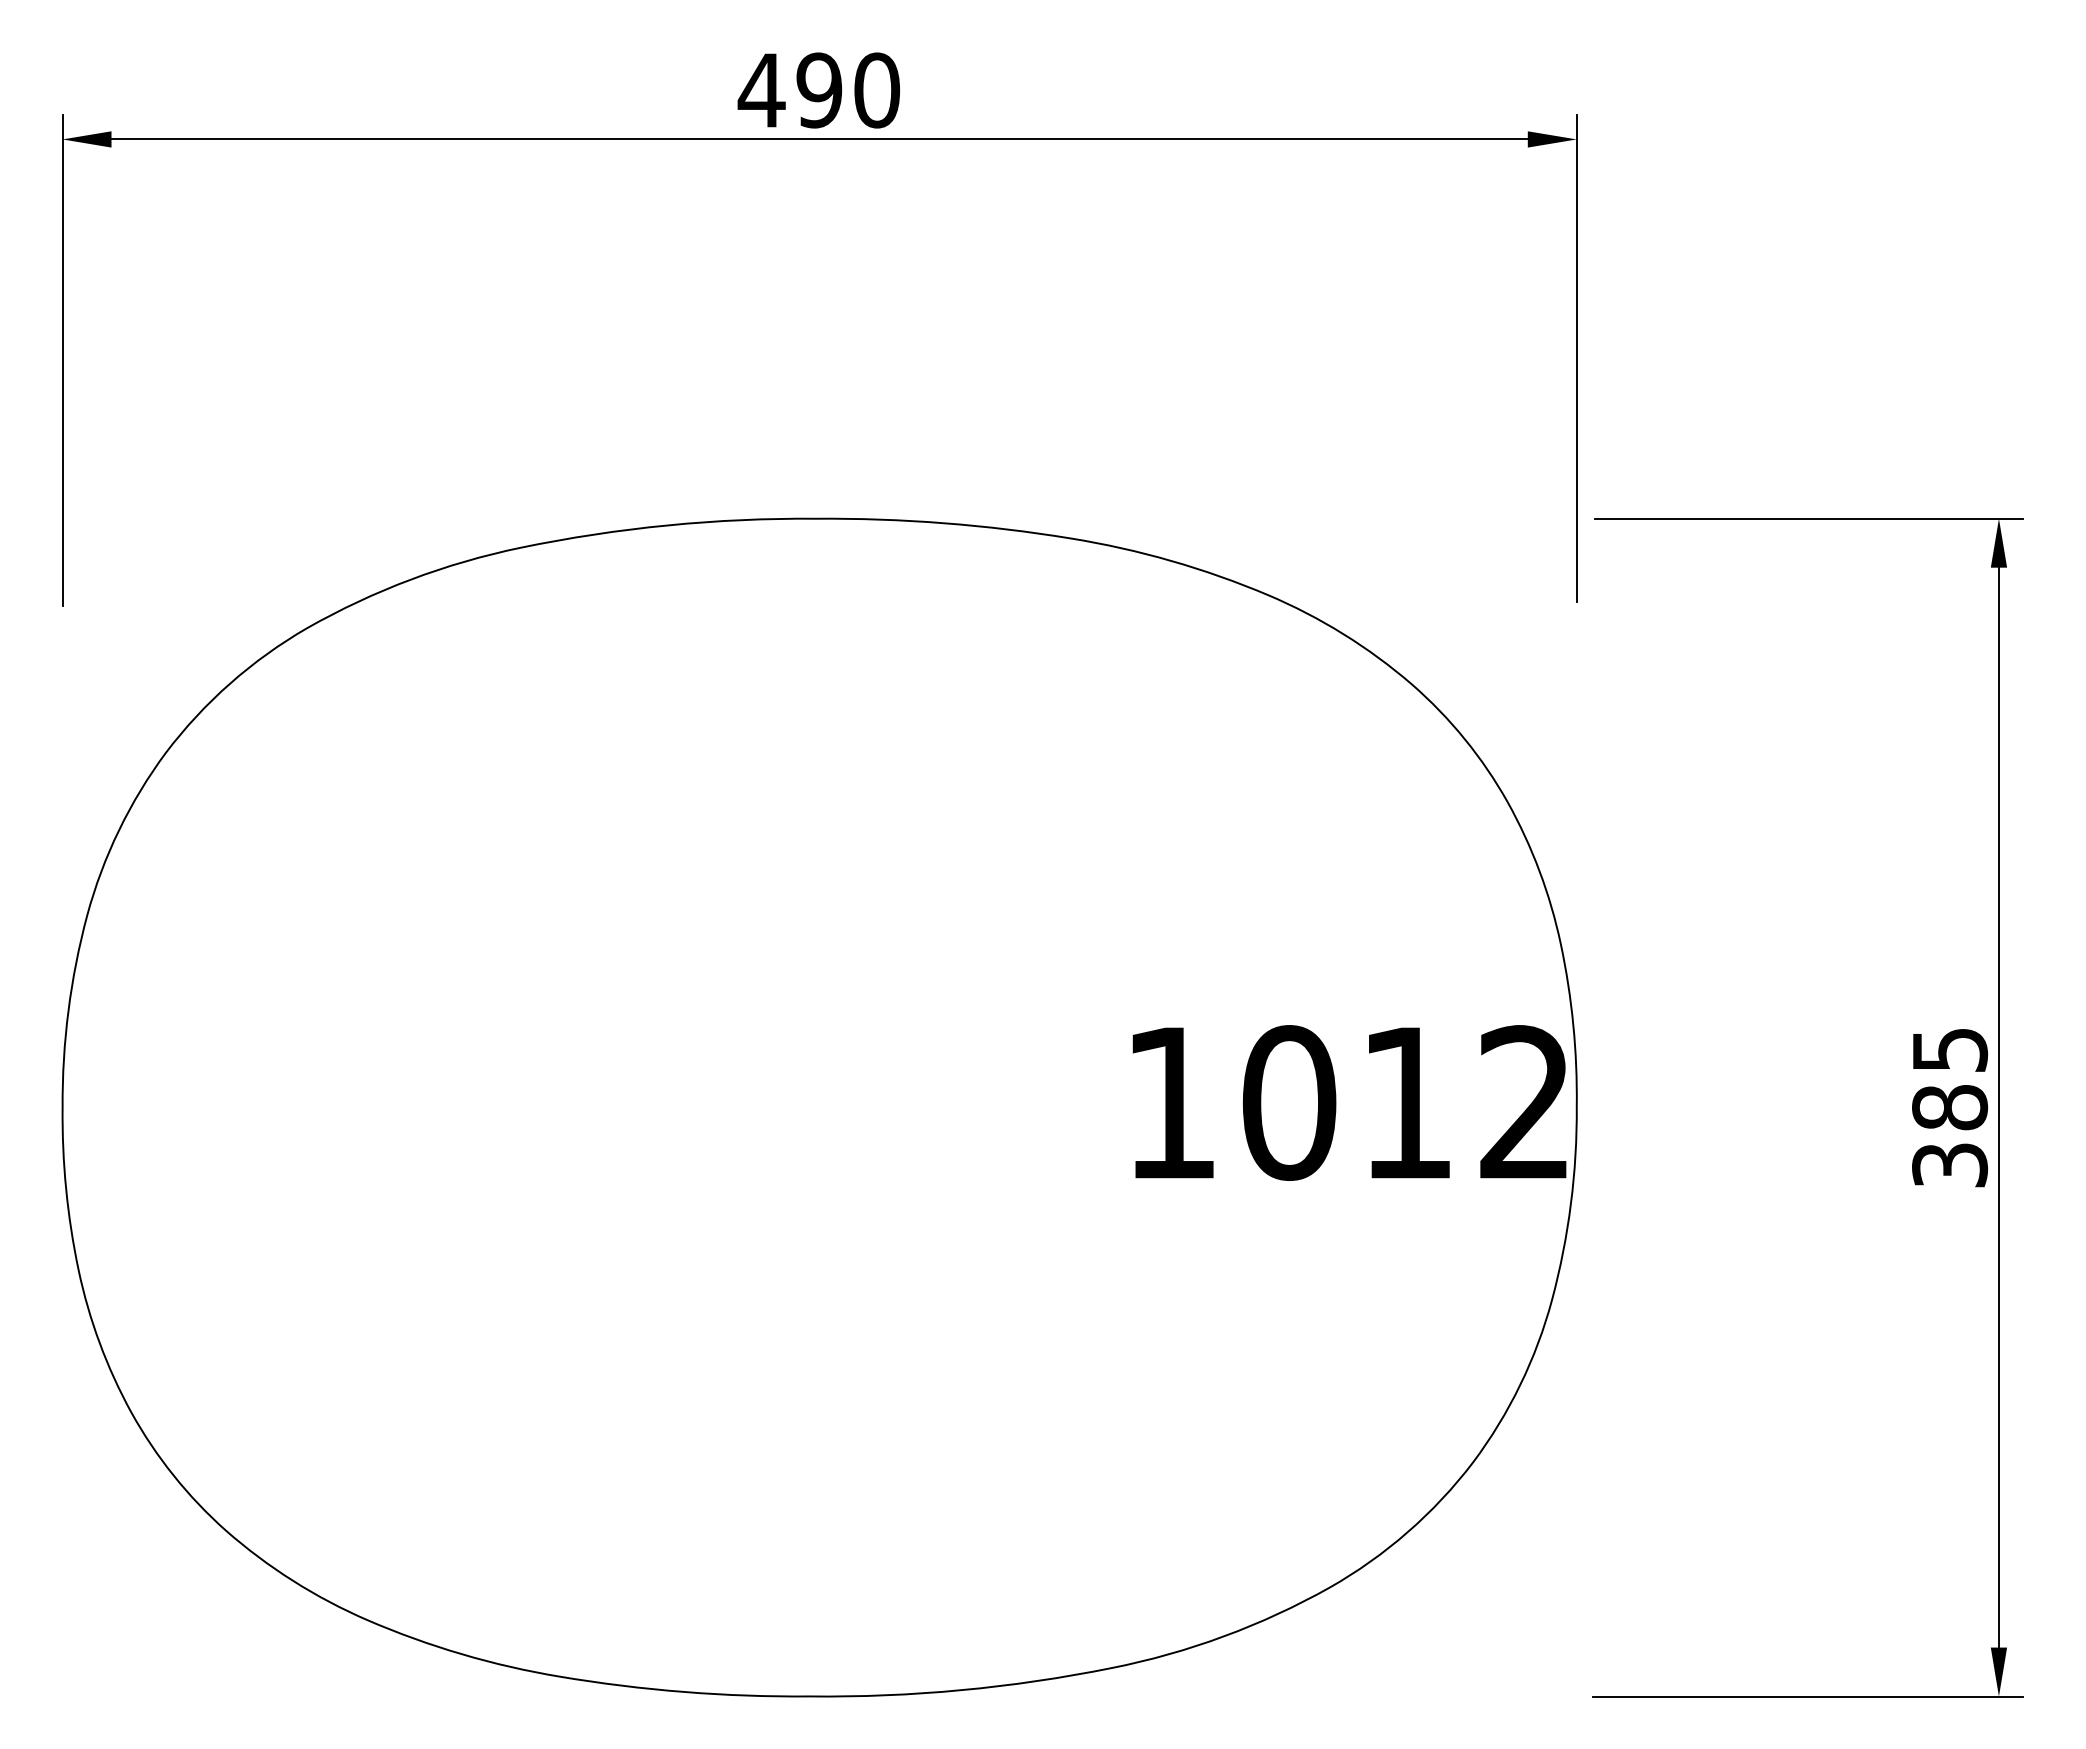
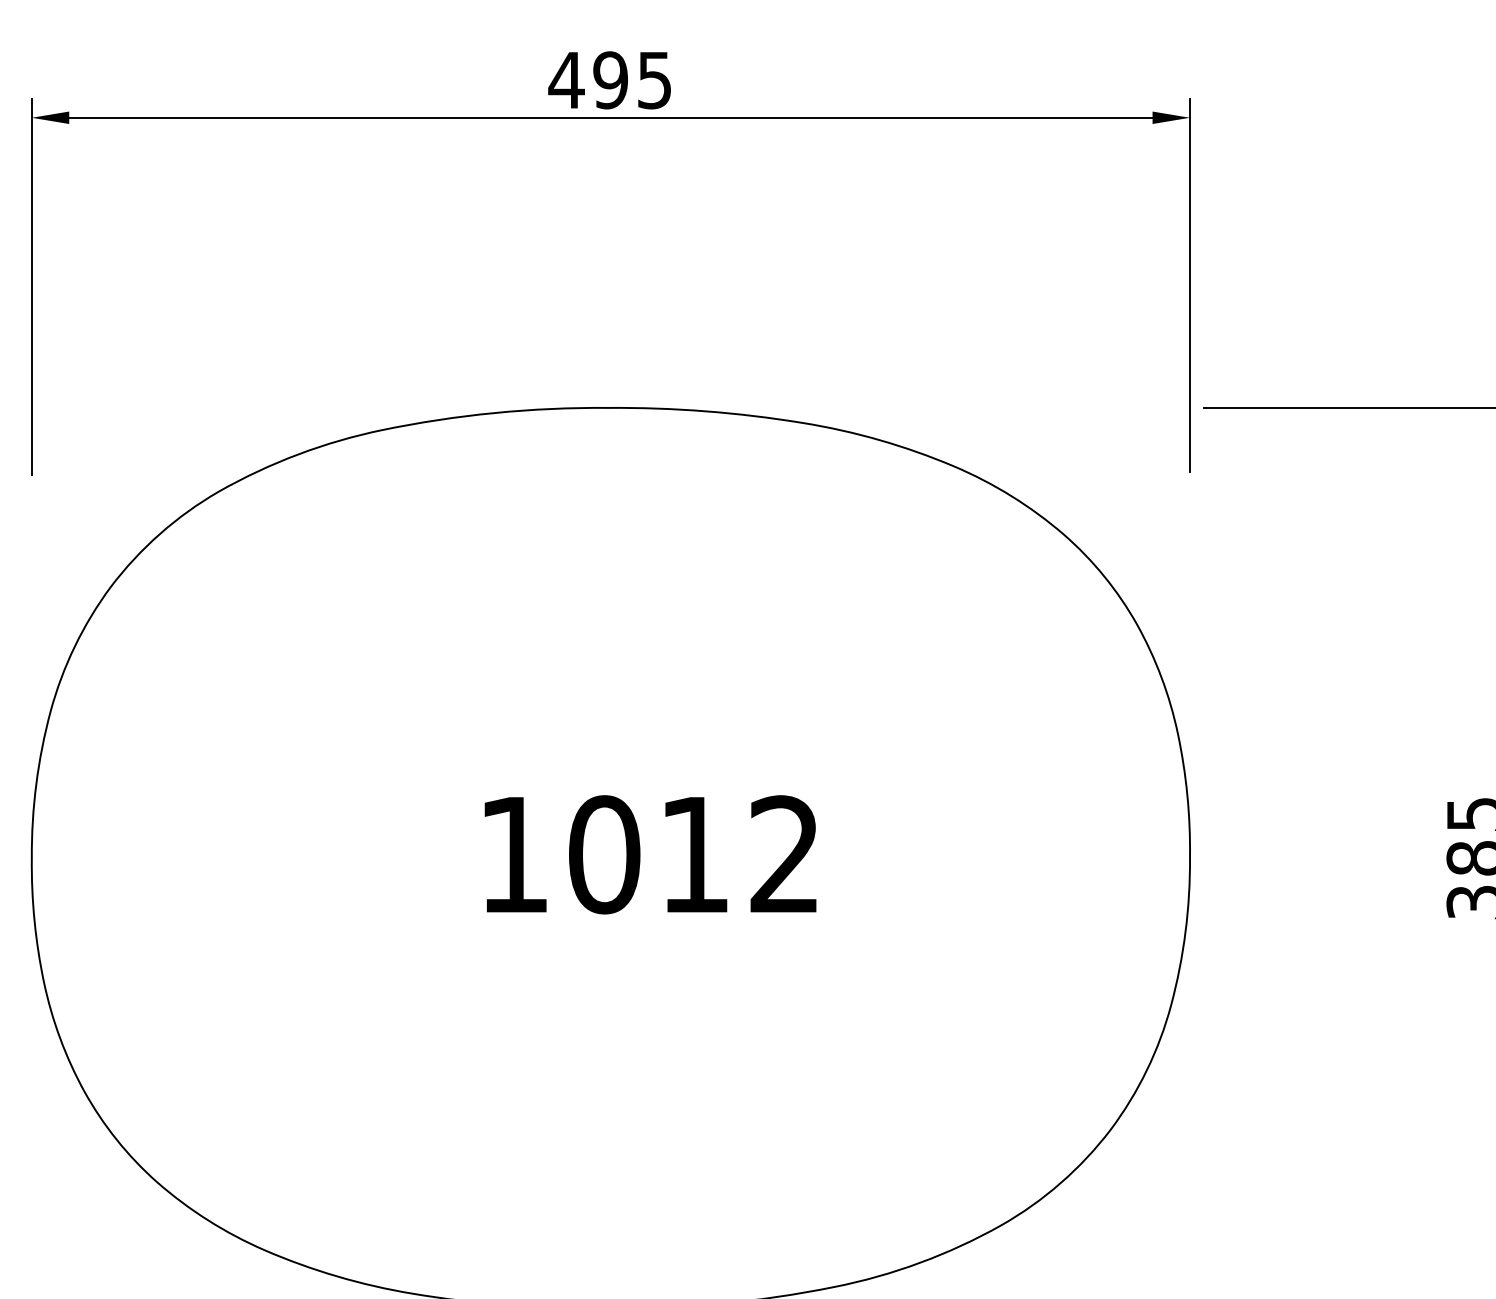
text: (877, 90) -> (655, 80), 490 -> 495
text: (1349, 1102) -> (650, 854), moved

